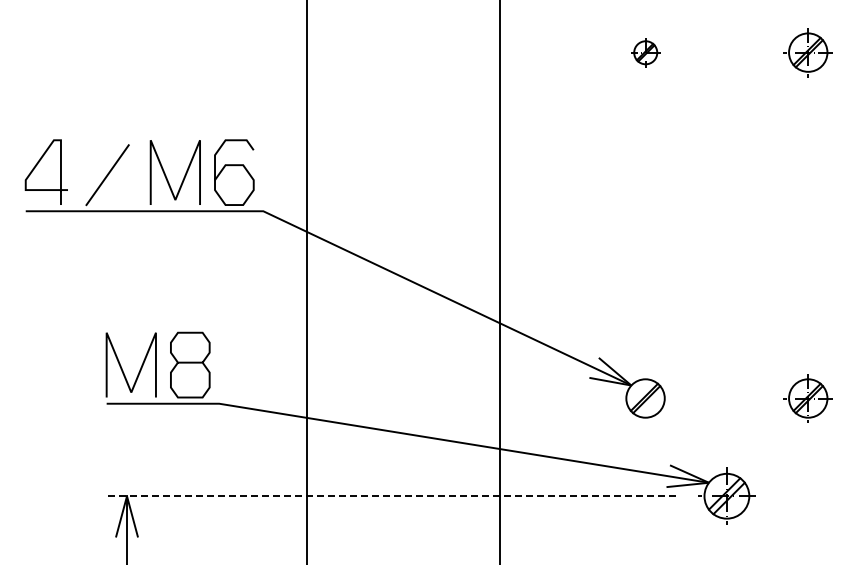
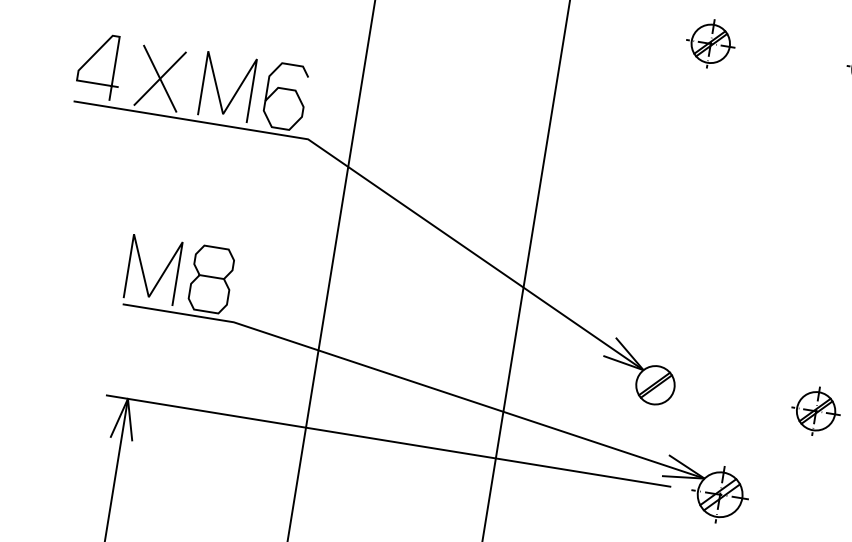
part: (645, 52) -> (710, 43), size x1.67
line: (107, 175) -> (159, 79), added
line: (390, 496) -> (388, 441), dashed -> solid

